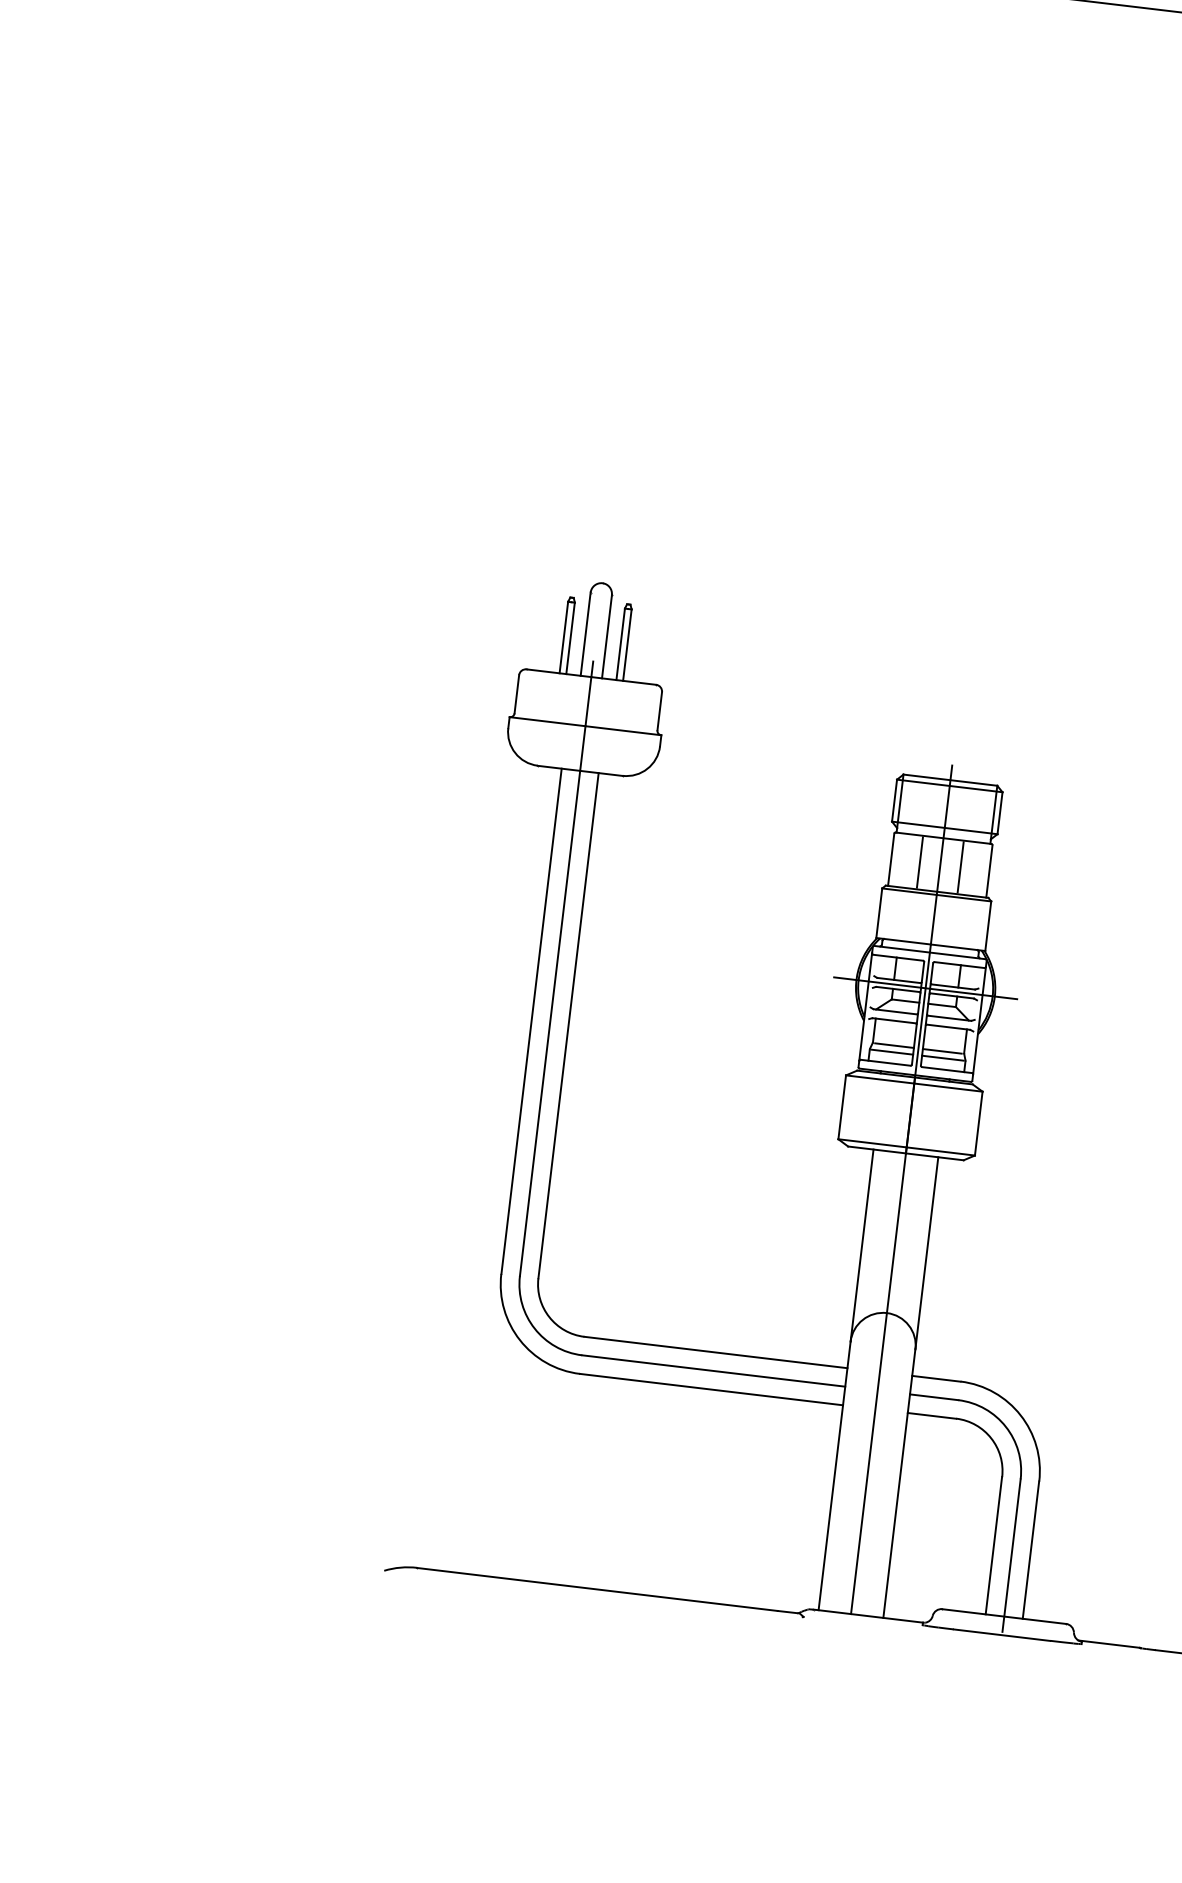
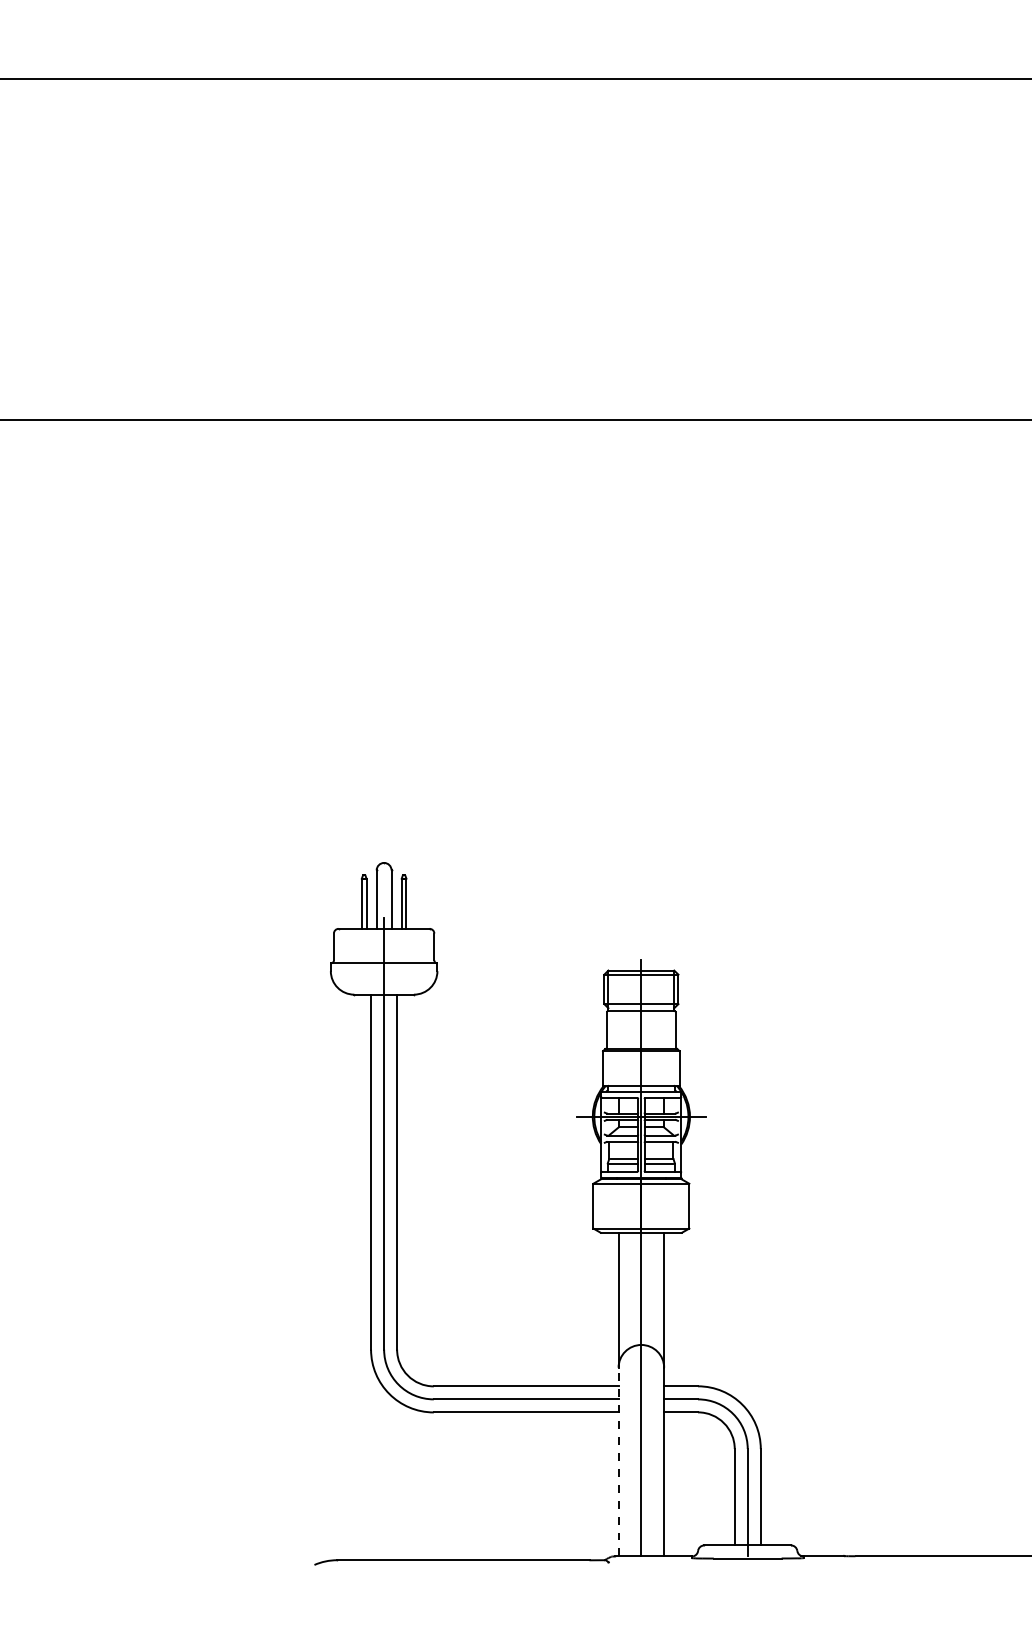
line: (920, 861) -> (627, 1029), removed
line: (960, 866) -> (655, 1029), removed
line: (834, 1475) -> (618, 1461), solid -> dashed

